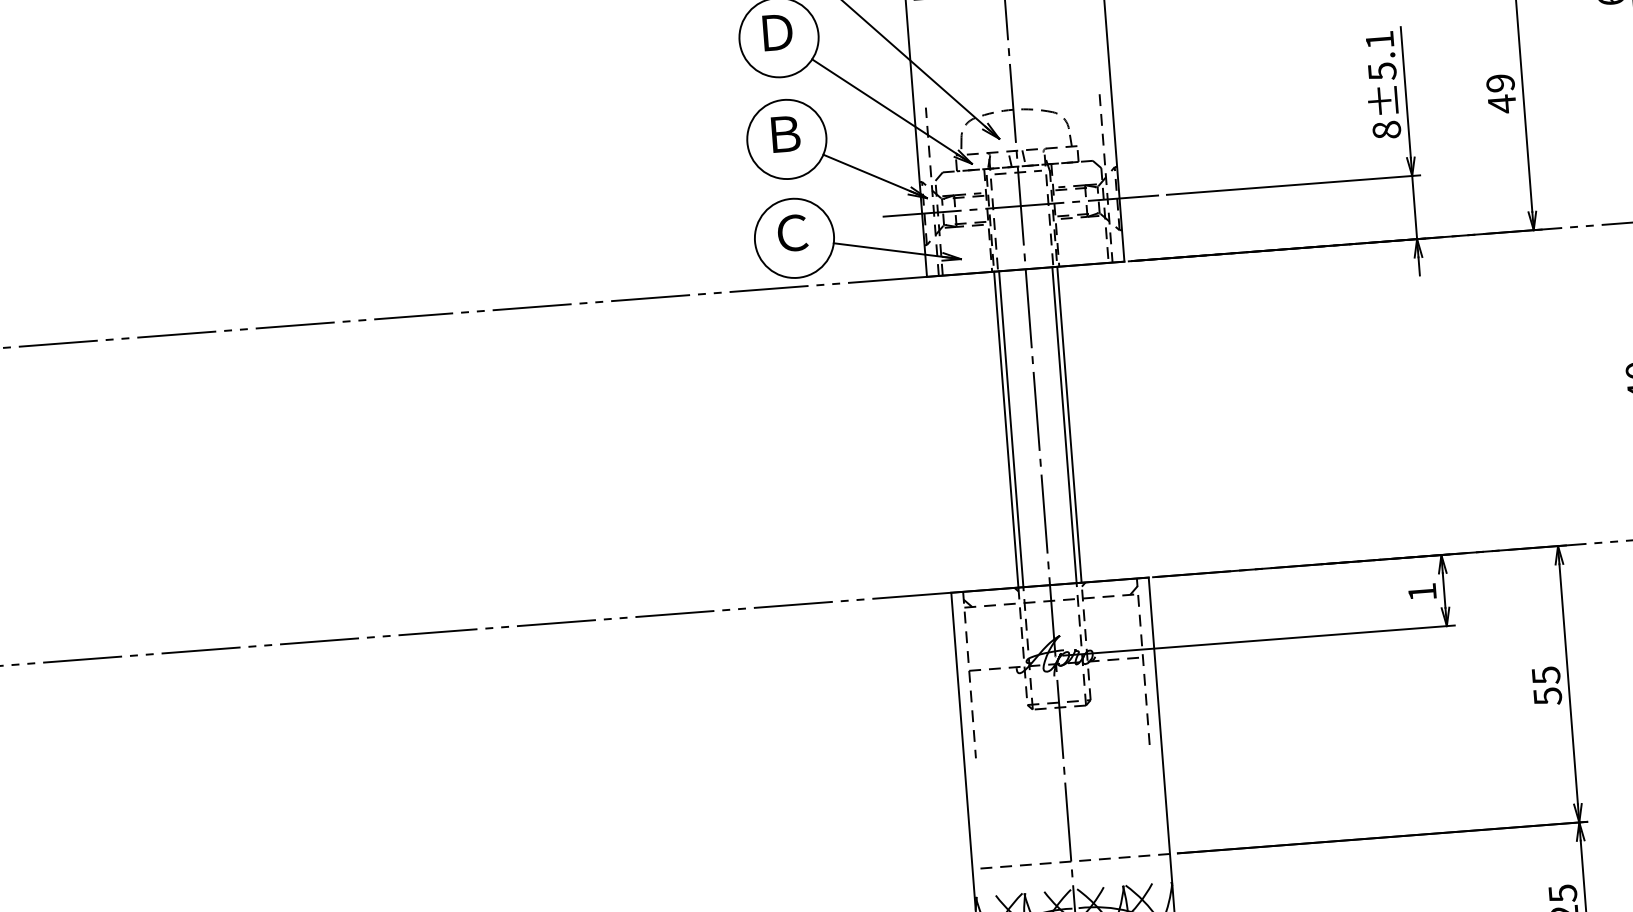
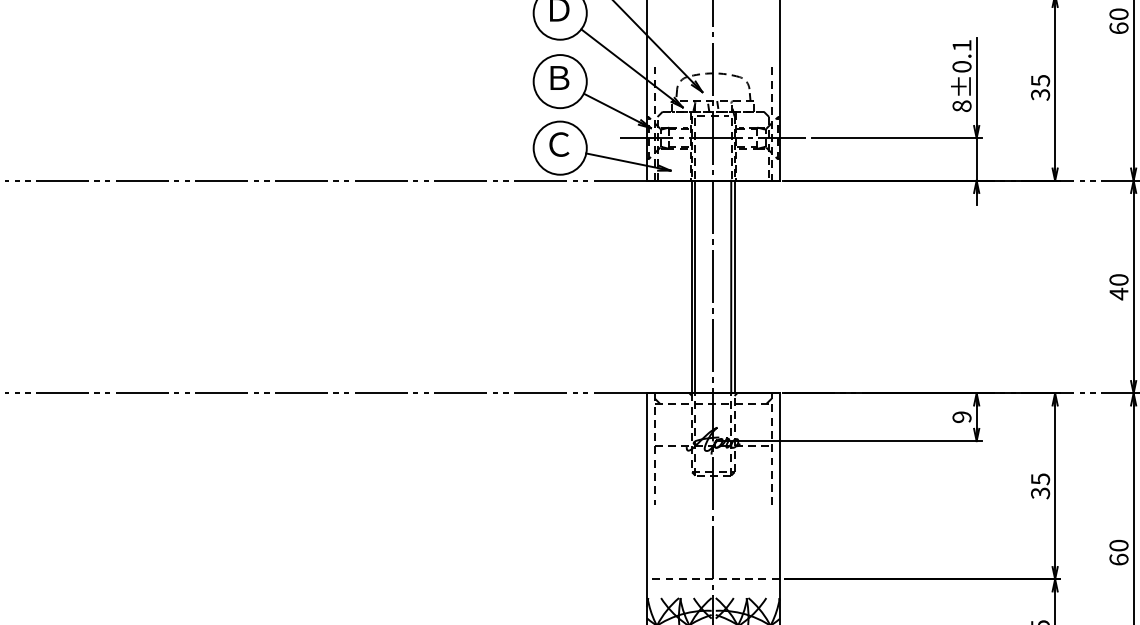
text: (1381, 71) -> (961, 66), 8±5.1 -> 8±0.1
text: (1501, 94) -> (1040, 88), 49 -> 35
text: (1421, 592) -> (961, 417), 1 -> 9
text: (1547, 695) -> (1040, 492), 55 -> 35

